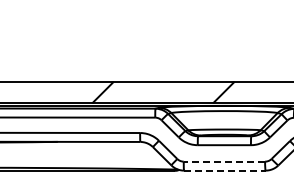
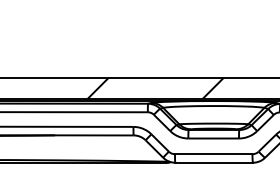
line: (224, 161) -> (213, 154), dashed -> solid
line: (224, 170) -> (213, 162), dashed -> solid

